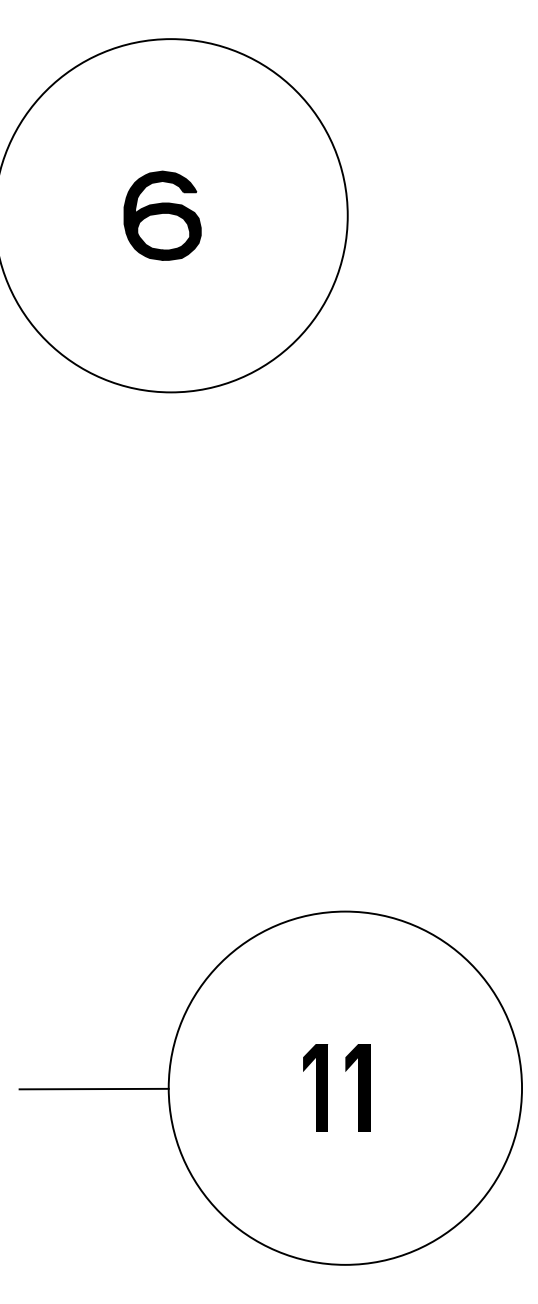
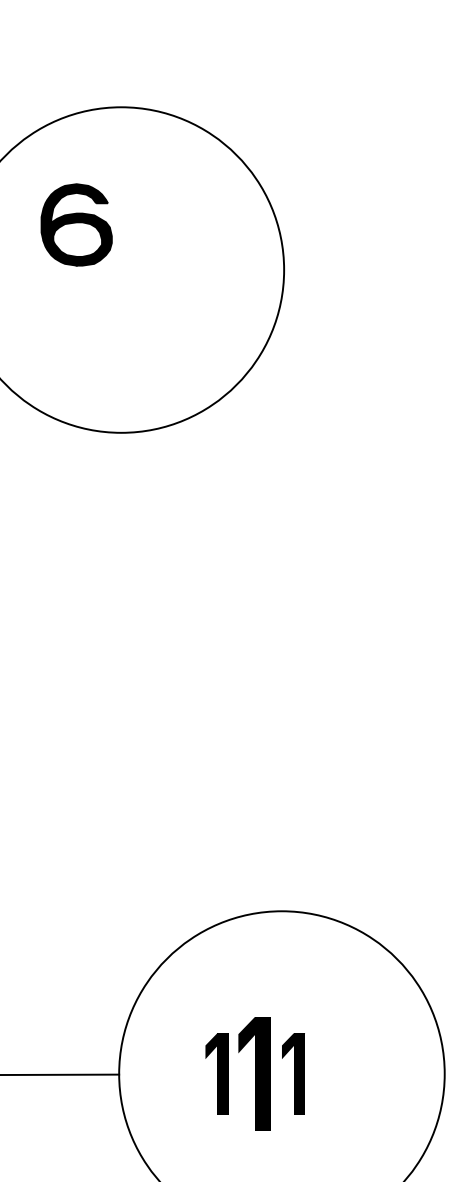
part: (162, 215) -> (76, 224), moved
part: (274, 1087) -> (216, 1073), added
part: (315, 1087) -> (254, 1073), size x1.4

